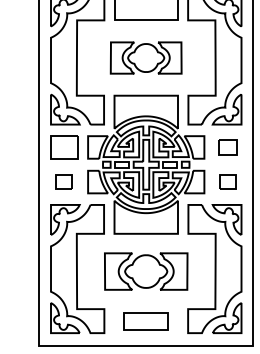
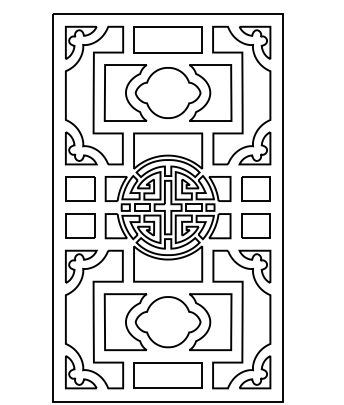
part: (145, 57) -> (167, 92), size x1.67
part: (227, 146) -> (255, 188), size x1.43
part: (64, 181) -> (80, 225), size x1.67
part: (227, 181) -> (255, 225), size x1.67
part: (145, 271) -> (167, 322), size x1.43
part: (145, 321) -> (167, 375), size x1.43

